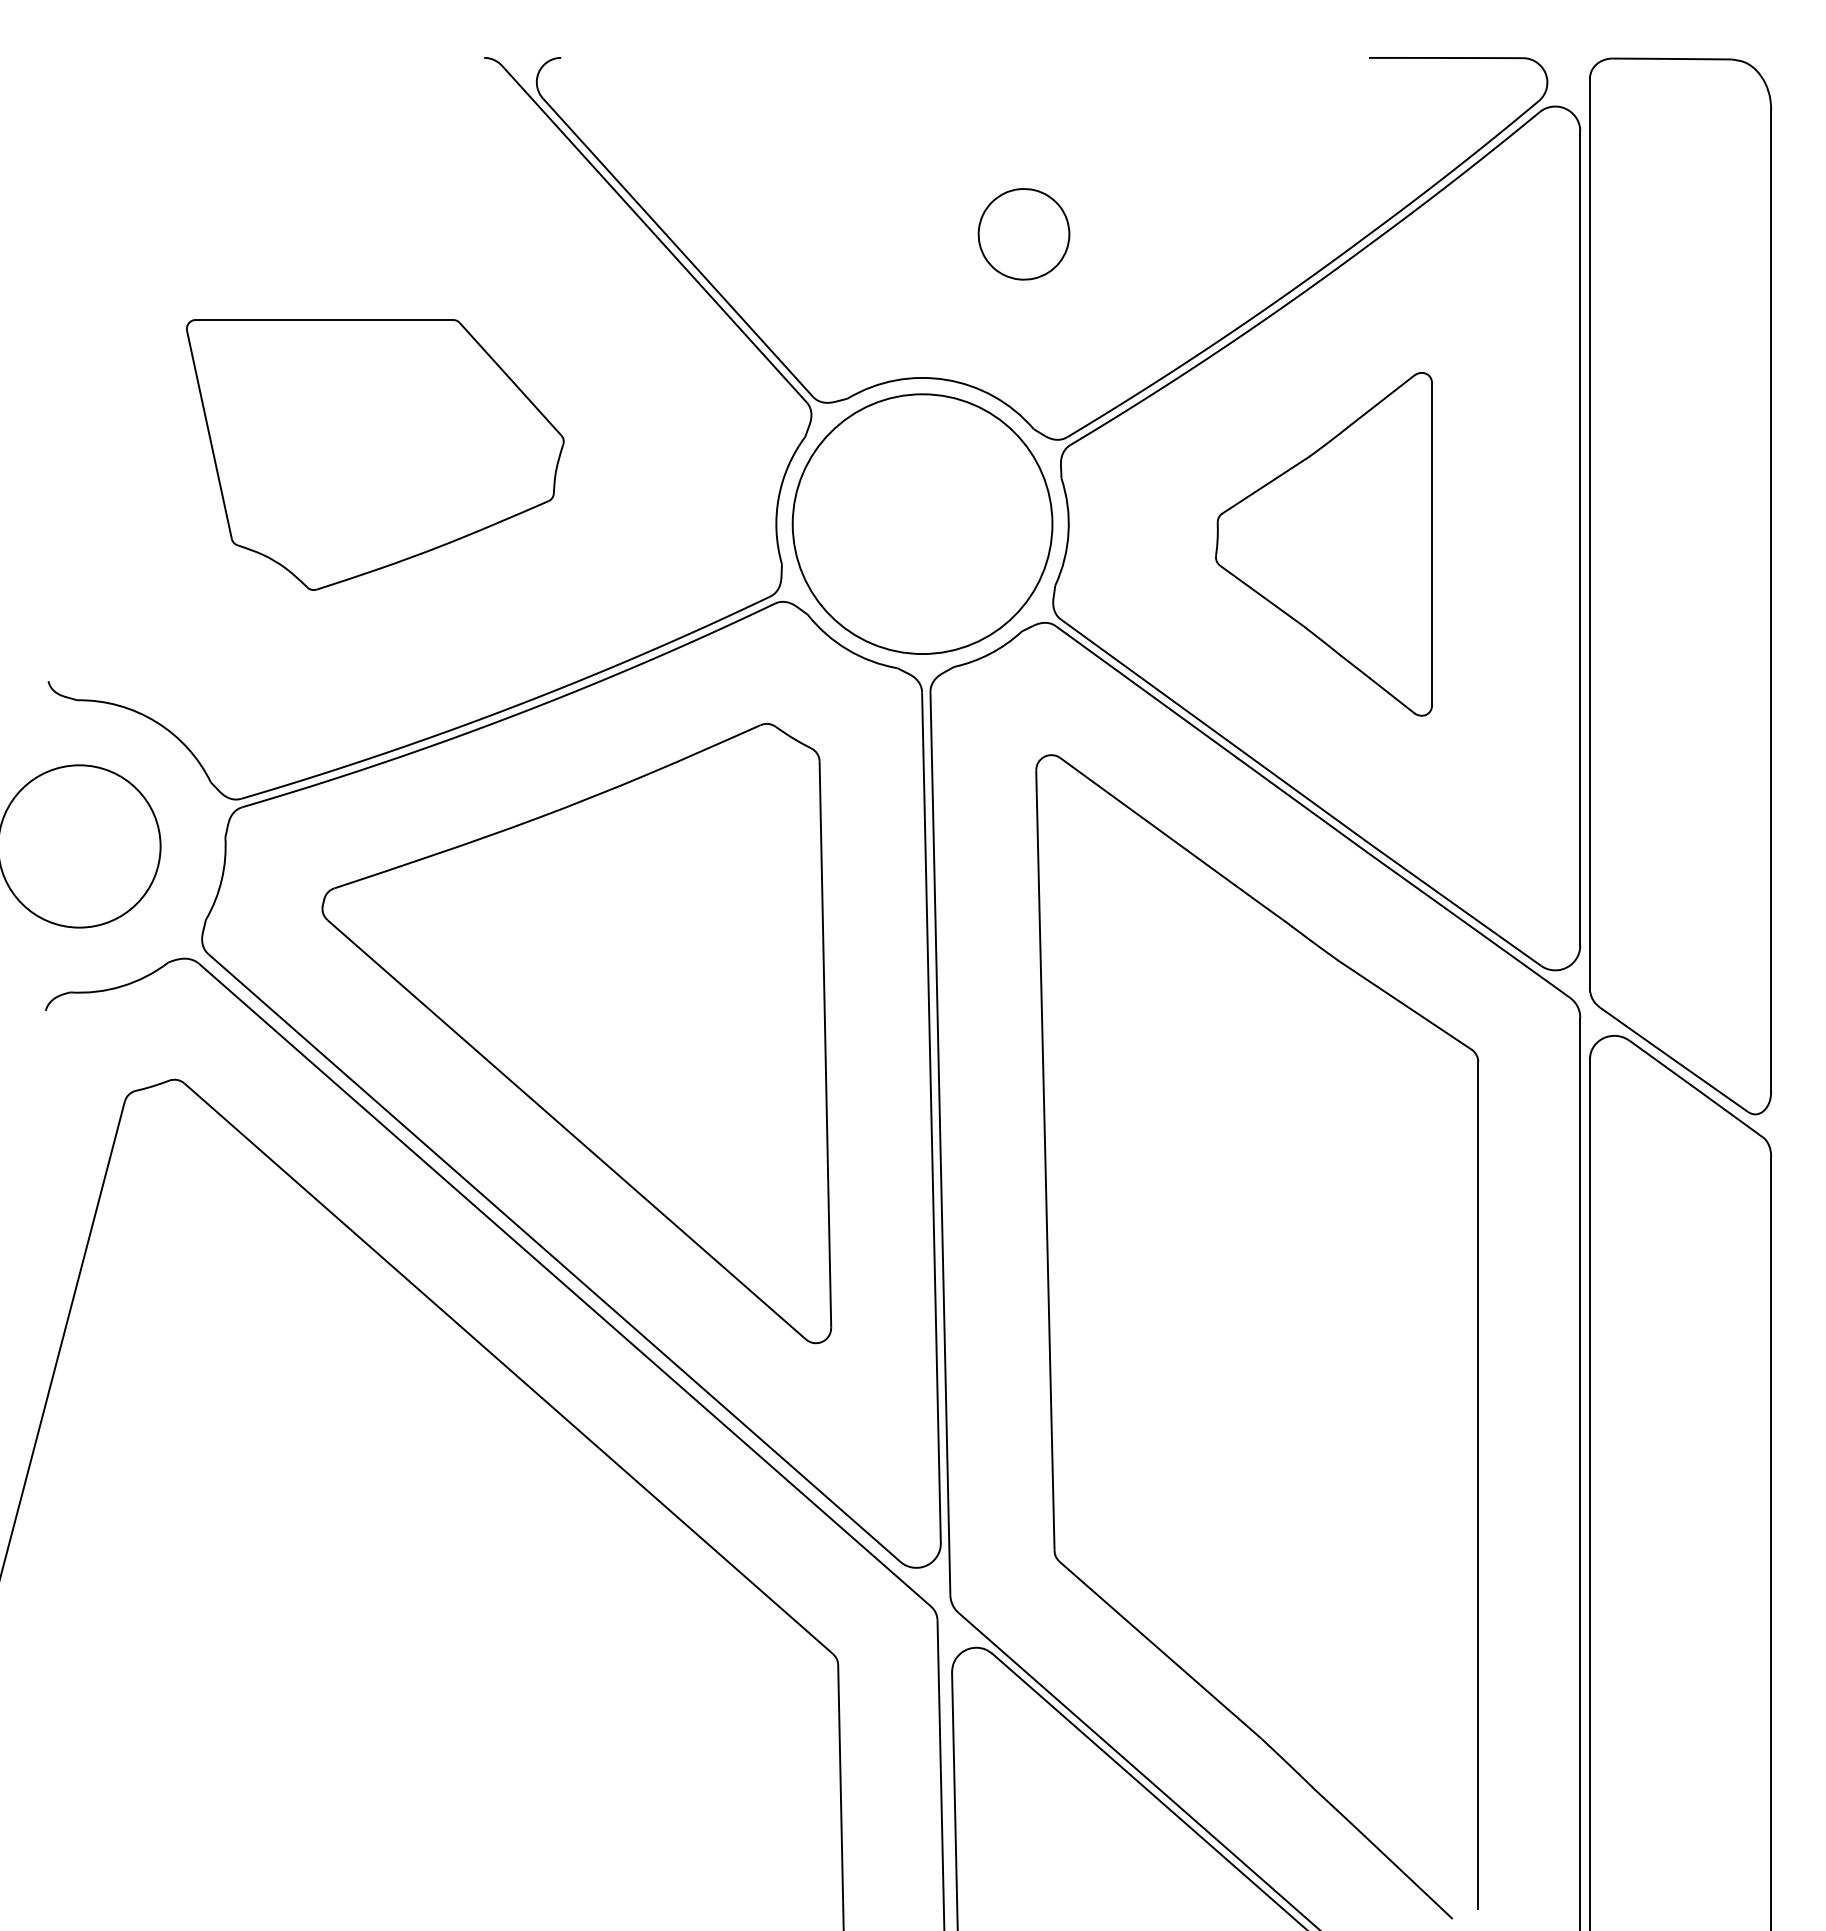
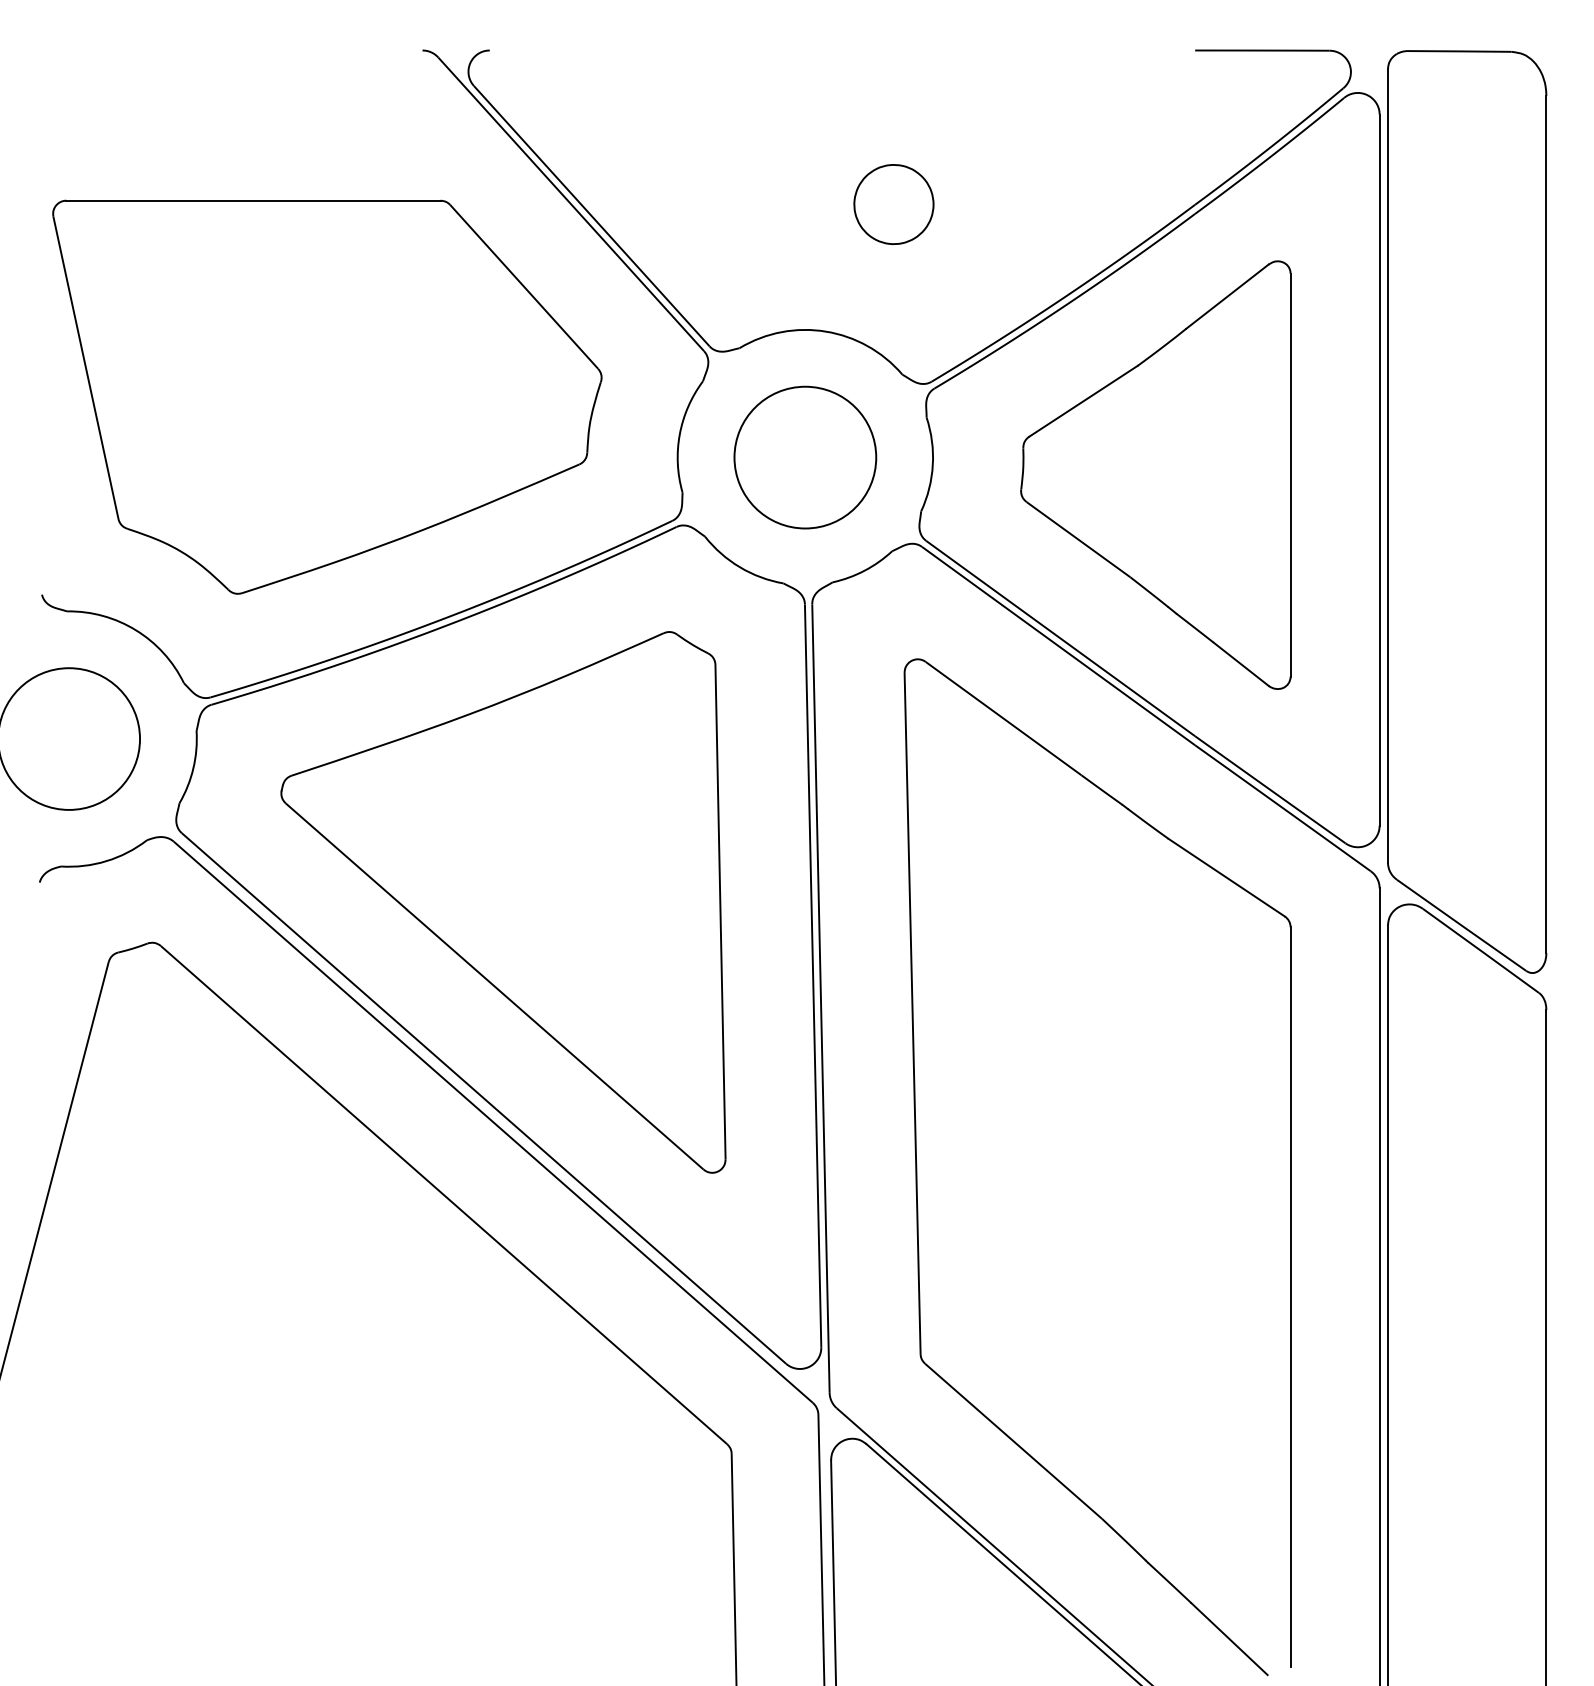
part: (375, 454) -> (327, 396), size x1.67
circle: (922, 524) -> (805, 457), size x0.62
part: (1323, 544) -> (1155, 475), size x1.43

